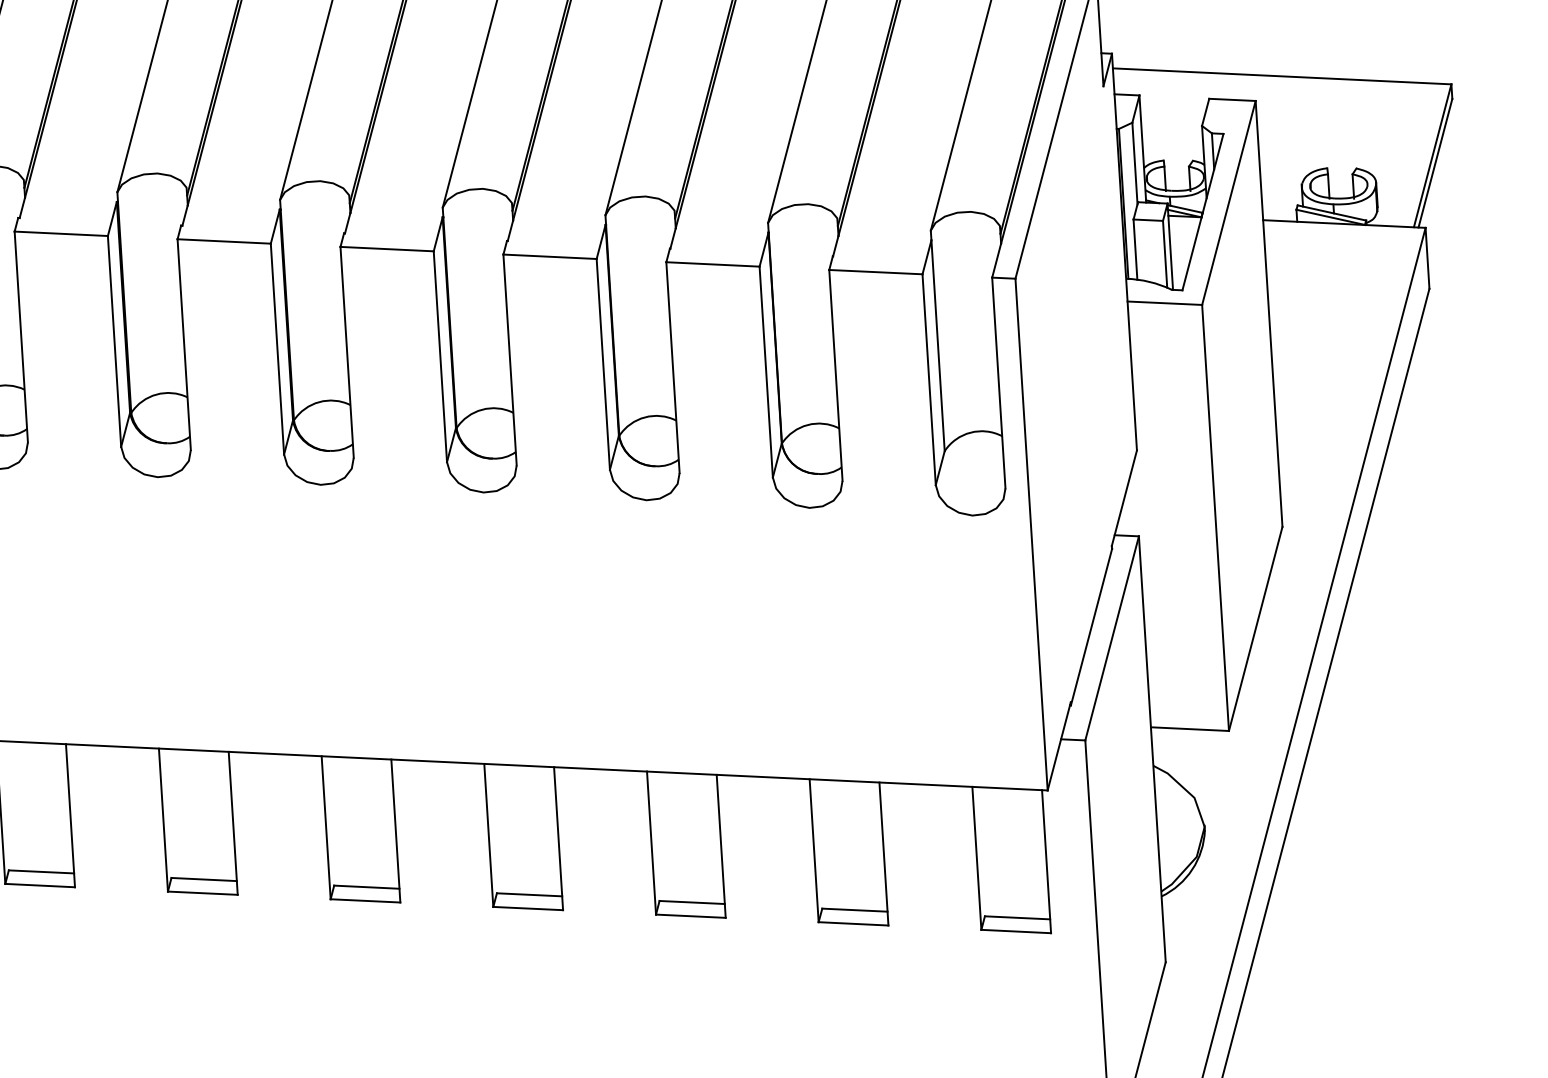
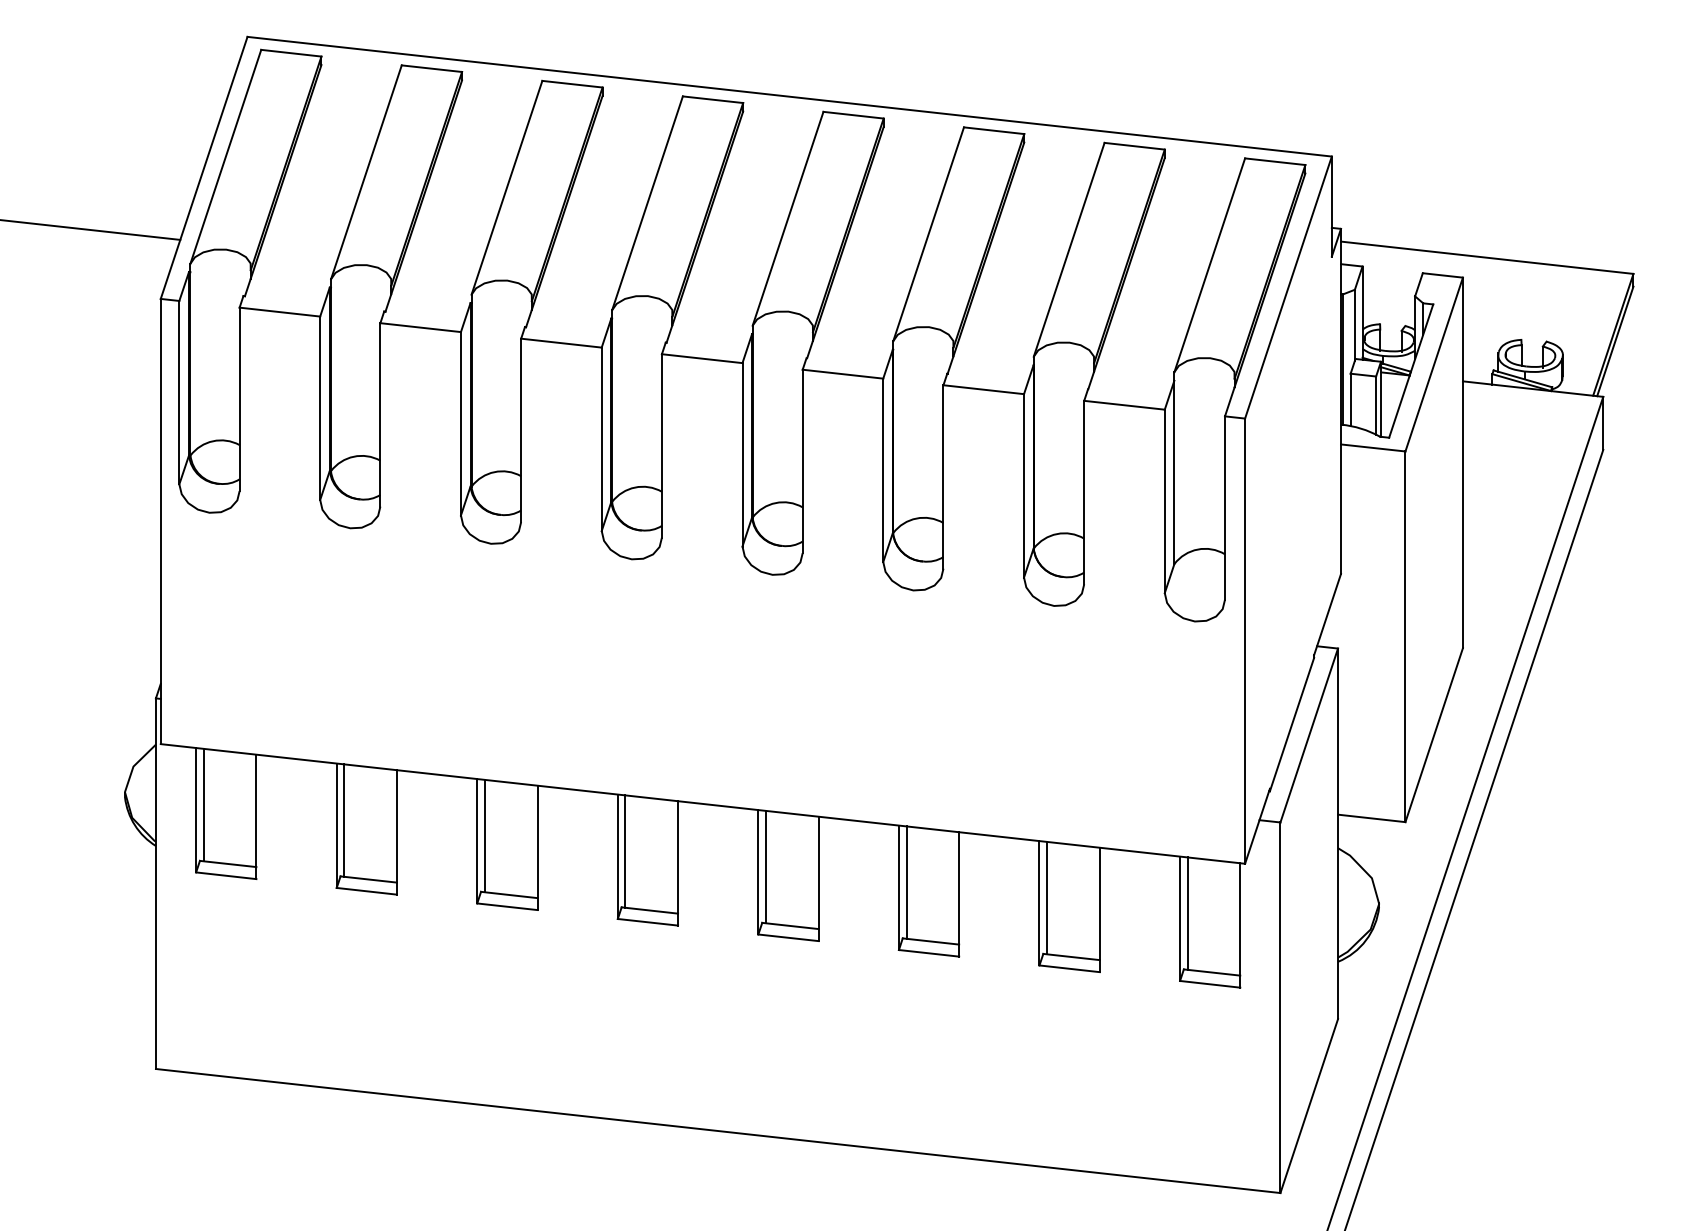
line: (9, 805) -> (344, 820), added
line: (171, 812) -> (484, 835), added
line: (334, 821) -> (625, 851), added
line: (497, 828) -> (766, 866), added
line: (659, 836) -> (906, 882), added
line: (822, 843) -> (1047, 897), added
line: (985, 851) -> (1187, 913), added

